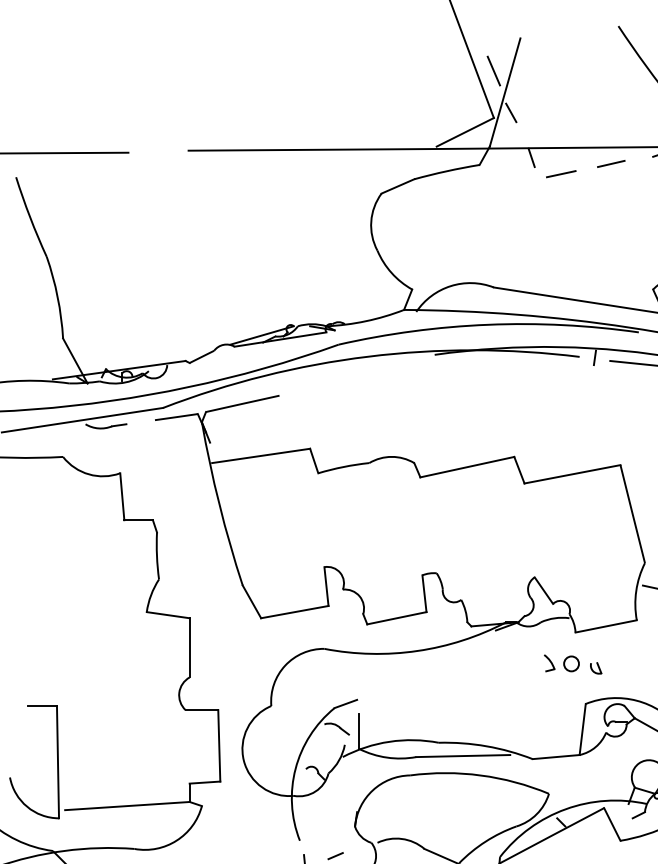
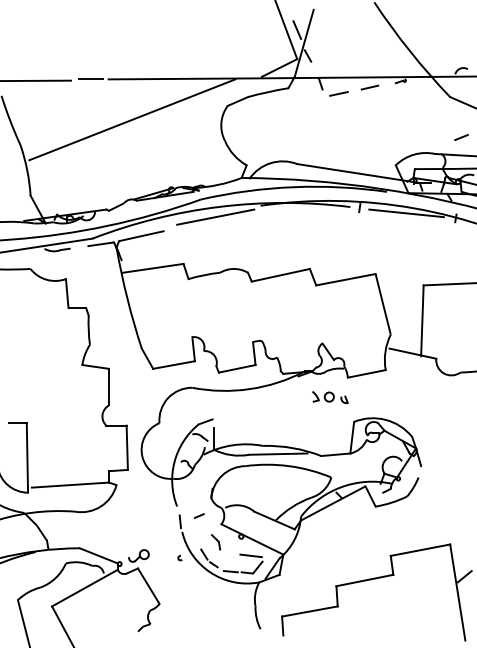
line: (159, 150) -> (90, 79), added
line: (227, 215) -> (132, 119), added
line: (361, 372) -> (215, 216), added
part: (573, 664) -> (330, 397), moved

